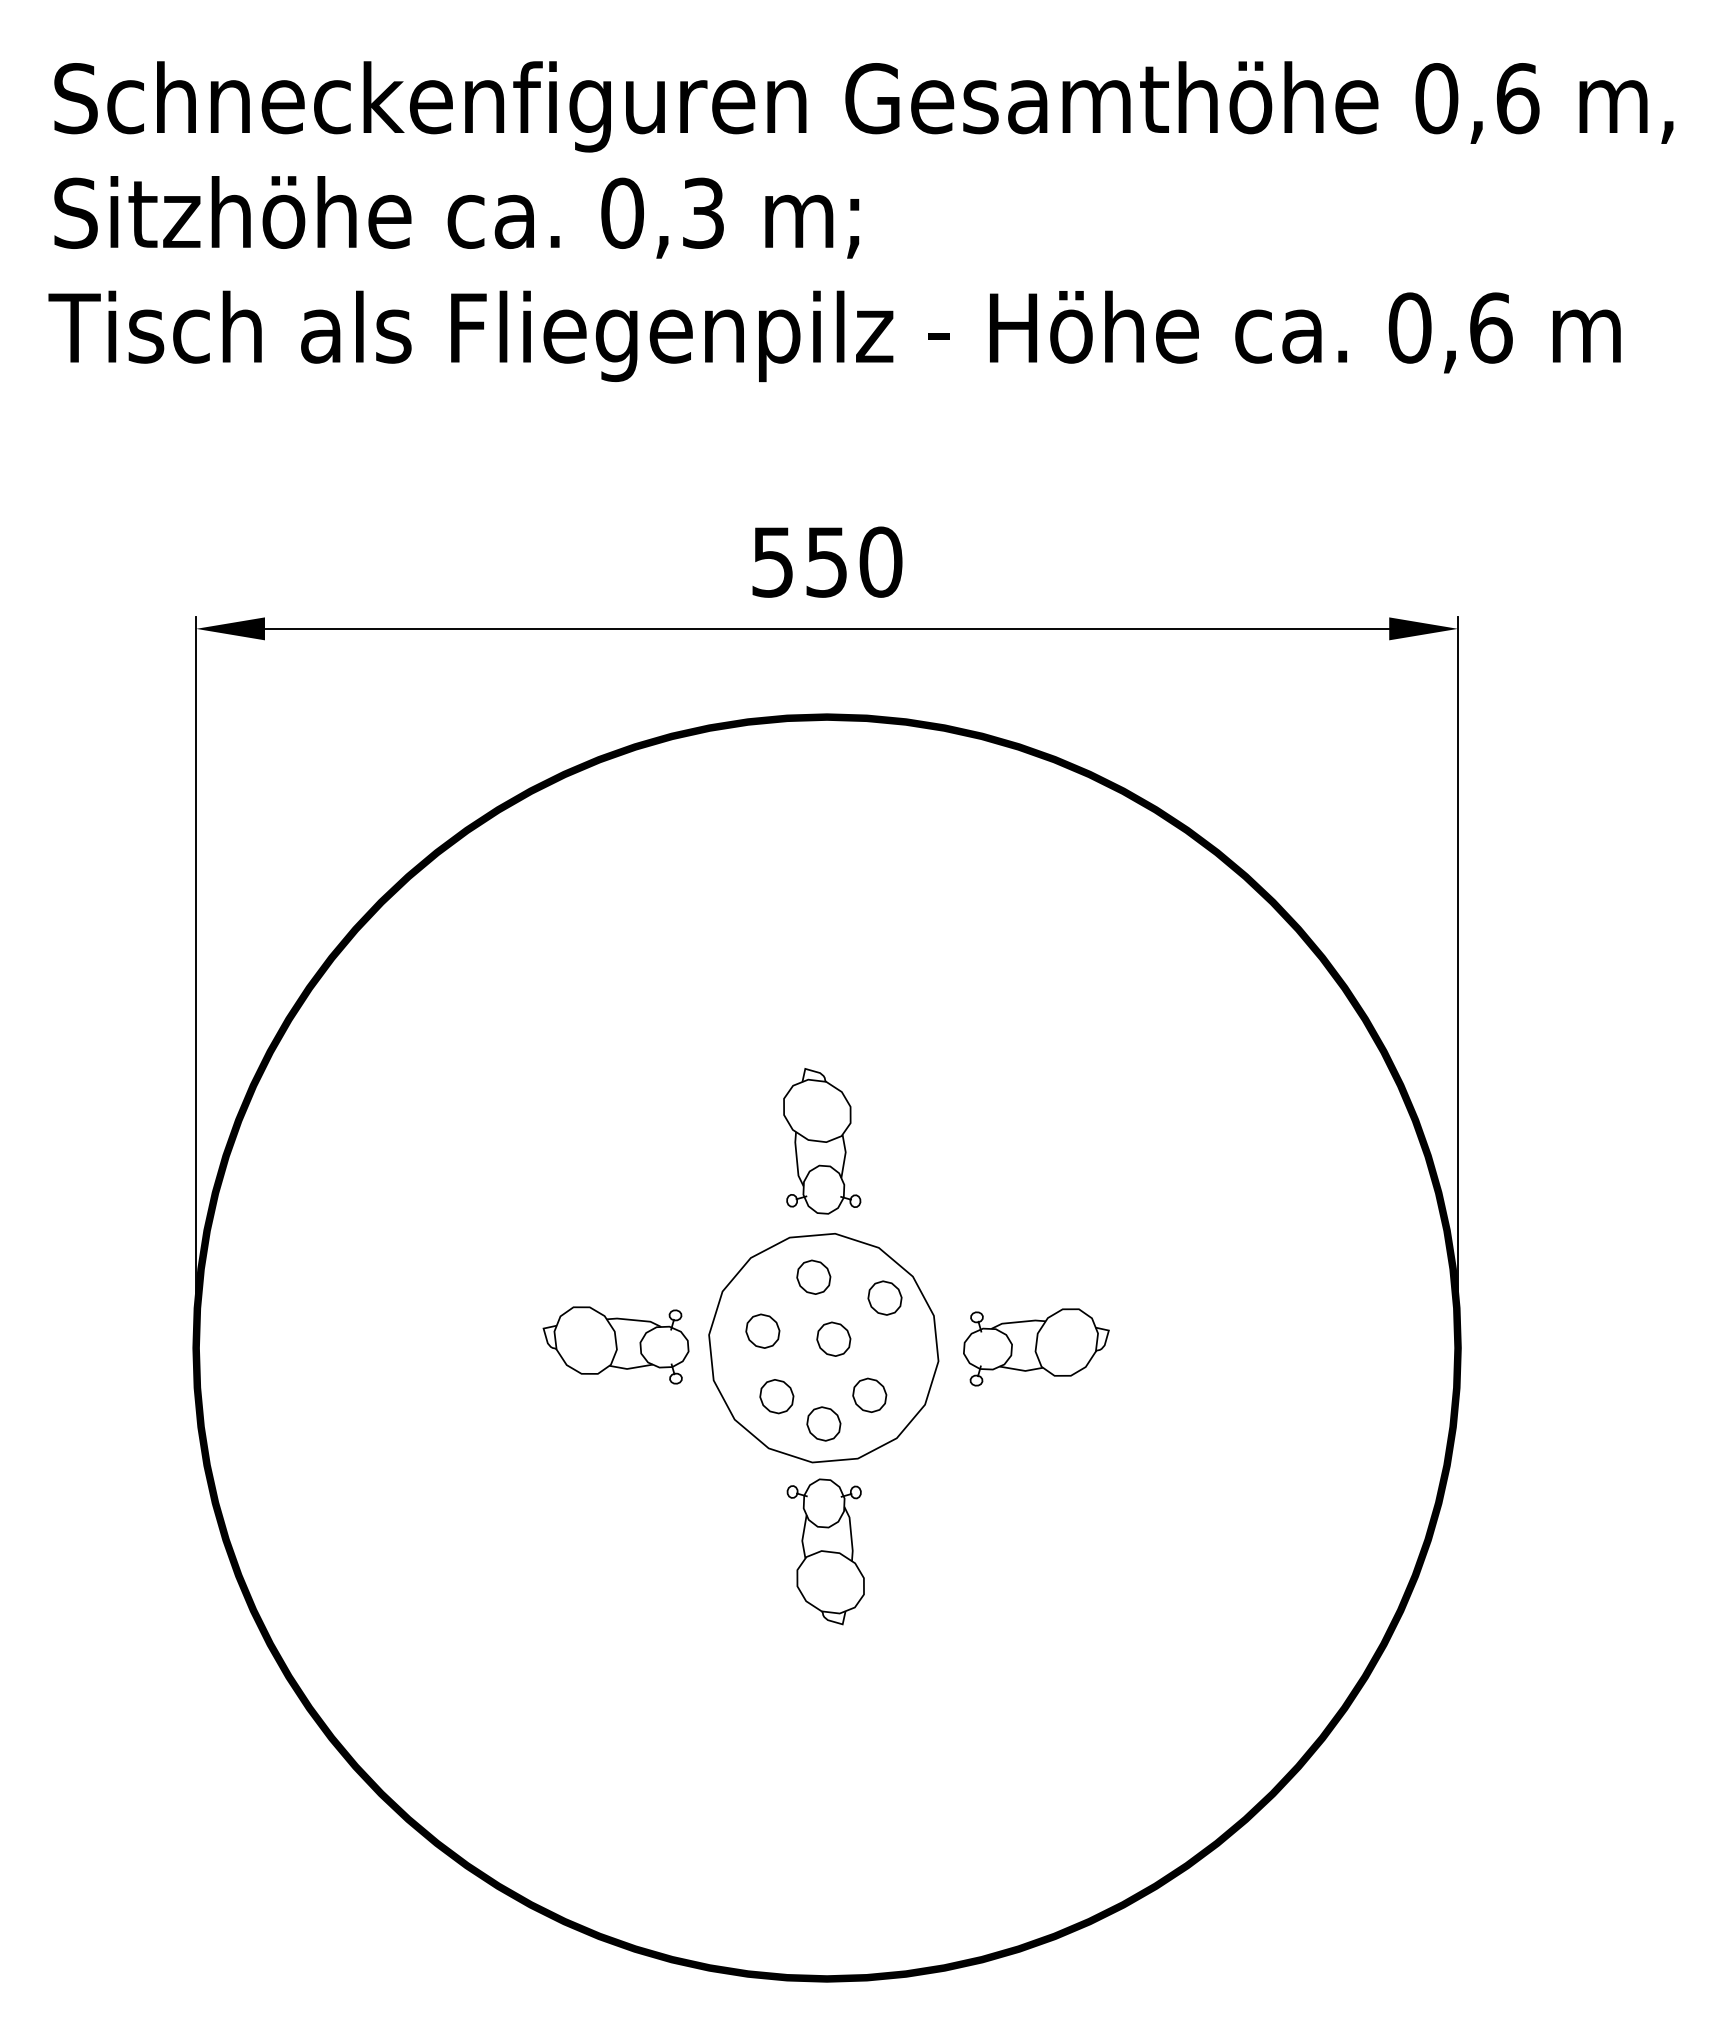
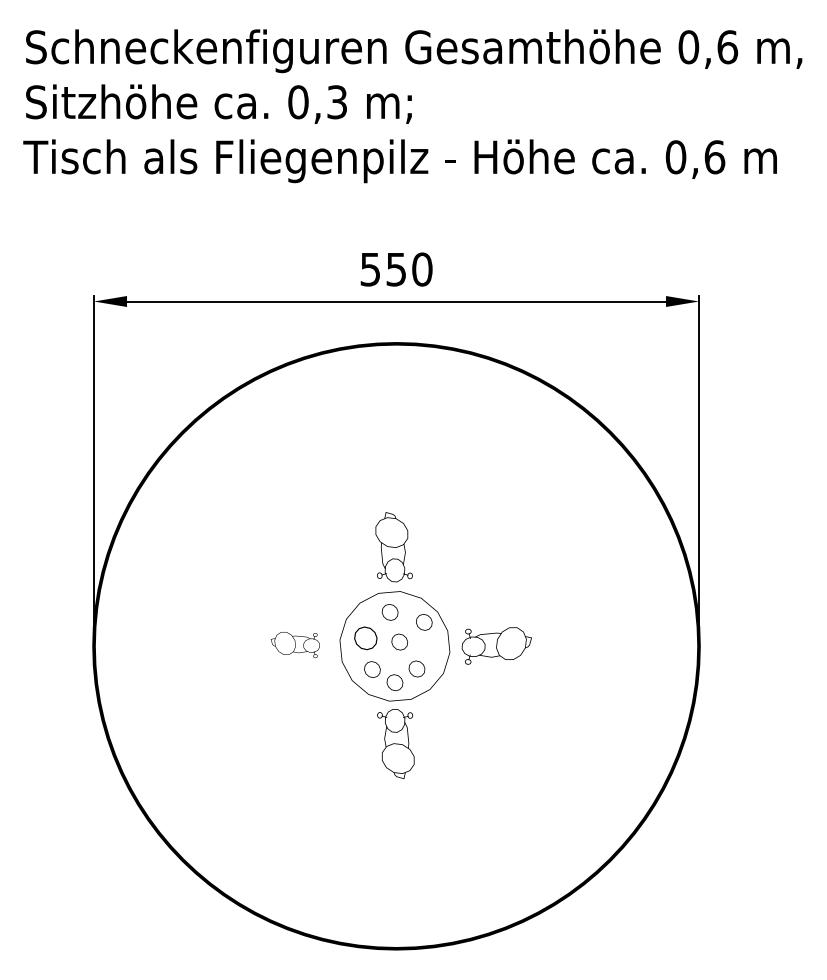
part: (762, 1329) -> (365, 637), size x1.4
part: (616, 1344) -> (295, 644), size x0.7

